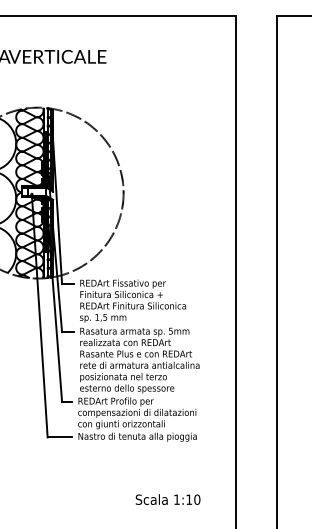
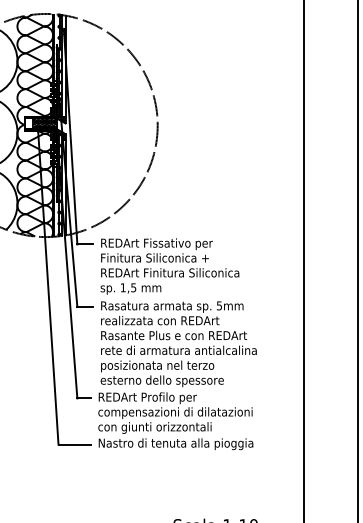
hatch: (37, 191) -> (45, 123), added

